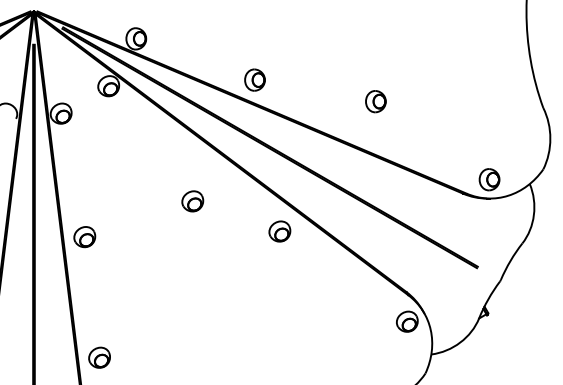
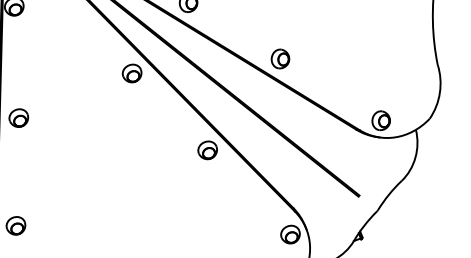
part: (375, 101) -> (280, 58), moved
part: (192, 201) -> (131, 73), moved
part: (279, 231) -> (207, 150), moved

